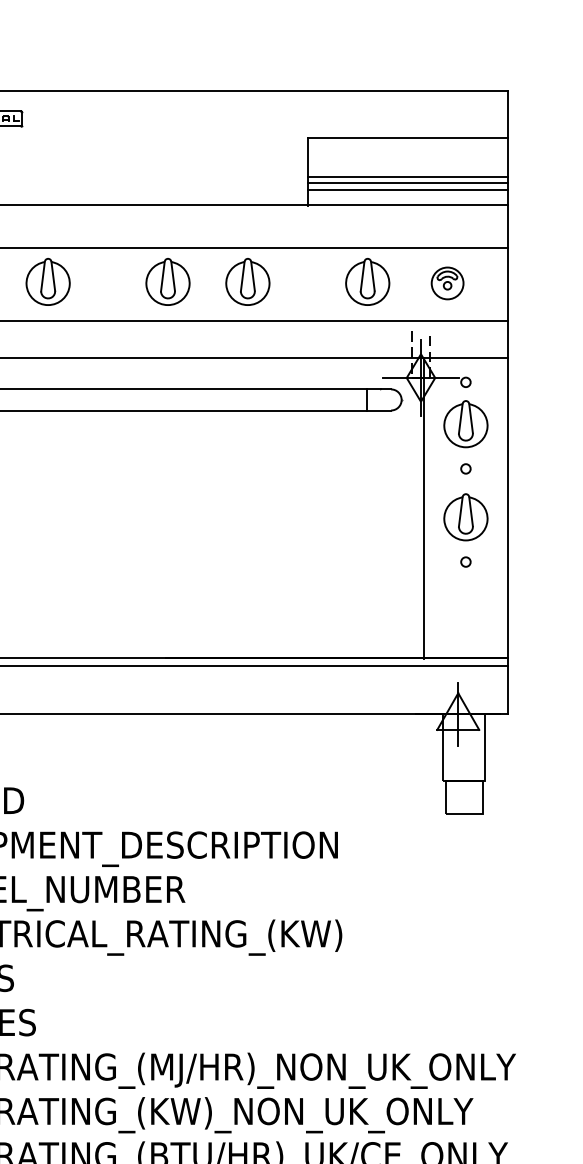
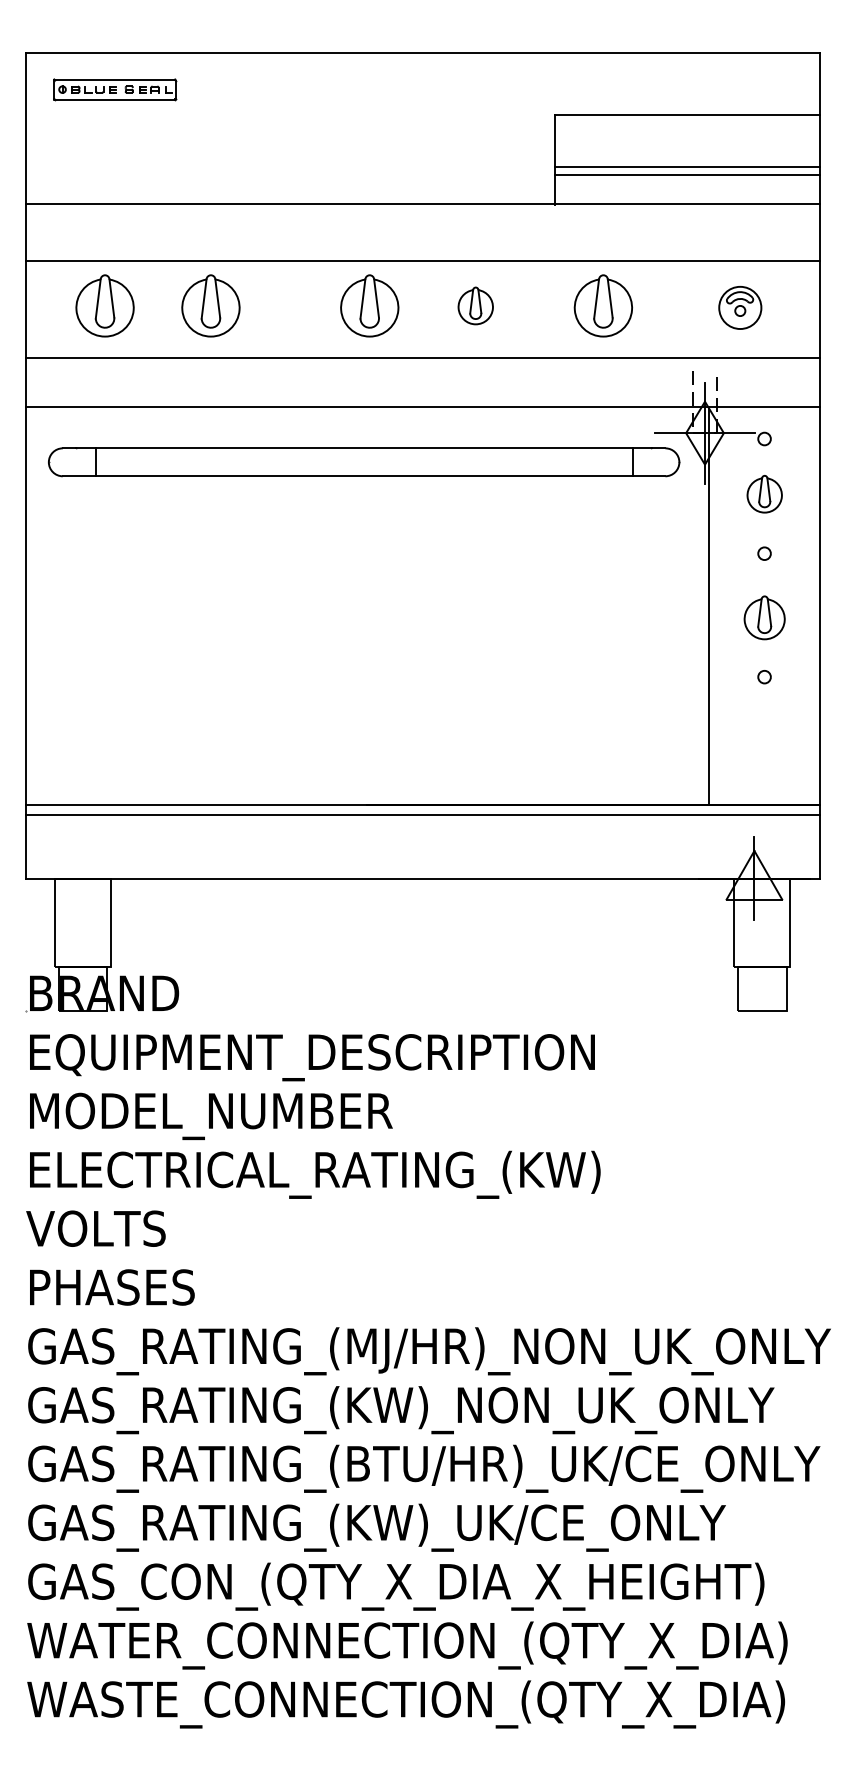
line: (407, 189) -> (687, 183), removed
part: (247, 281) -> (475, 305), size x0.6
part: (367, 281) -> (602, 305), moved
part: (465, 423) -> (764, 493), size x0.6
part: (465, 517) -> (764, 617), size x0.7

